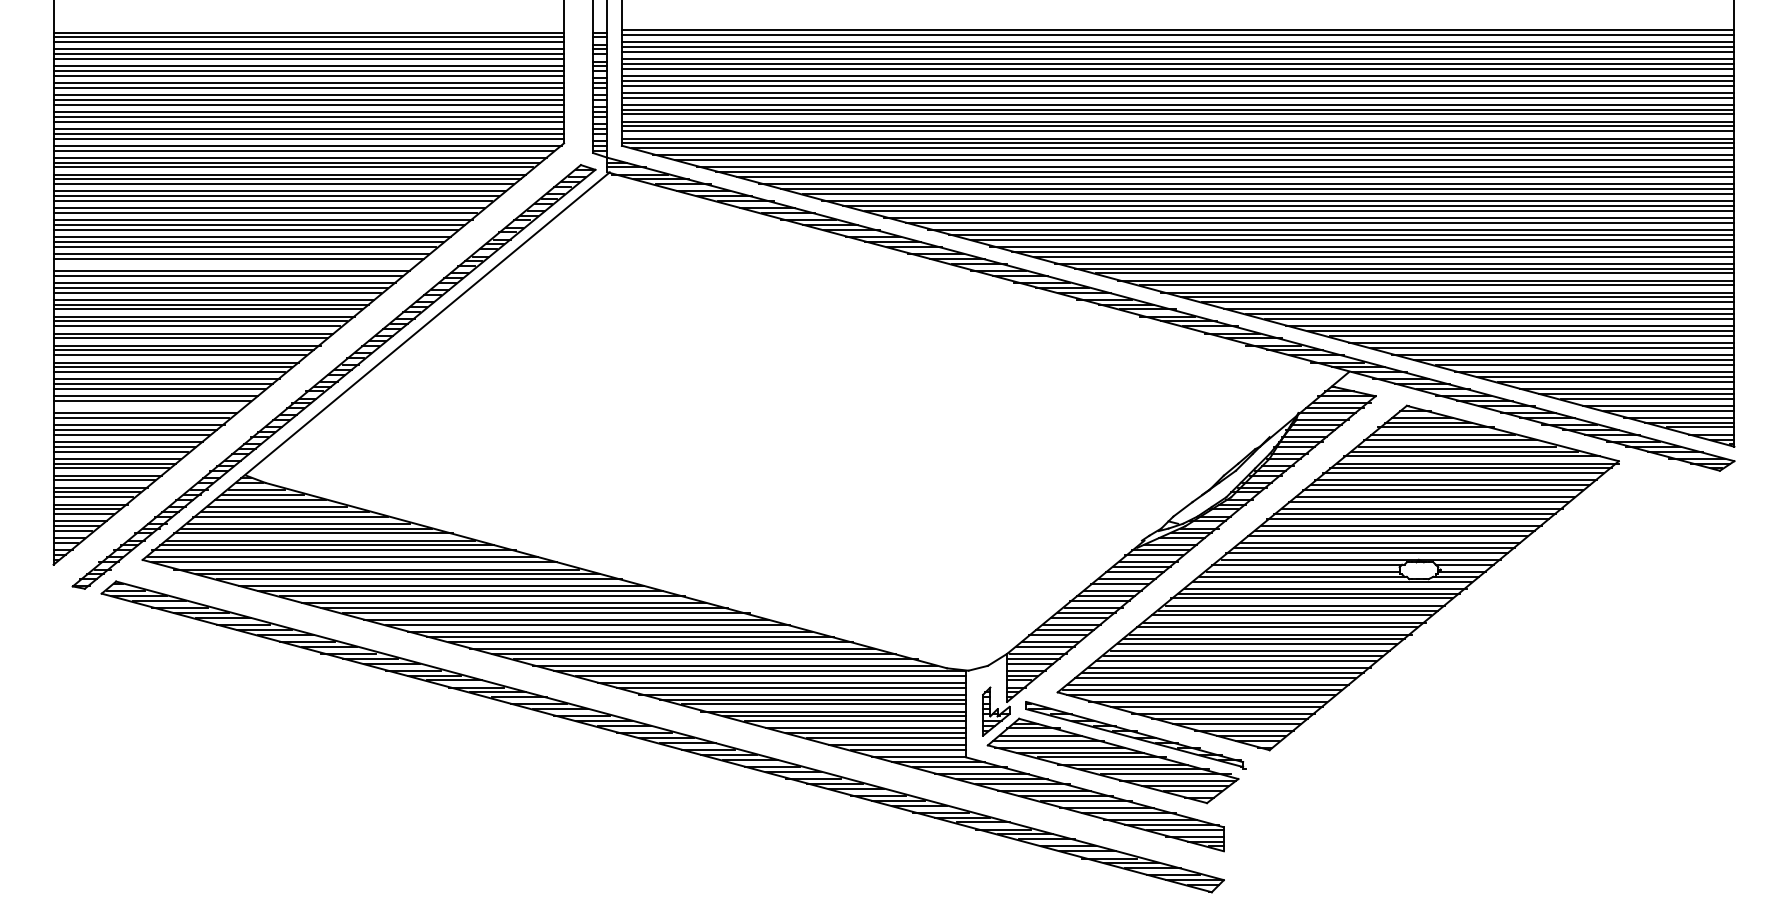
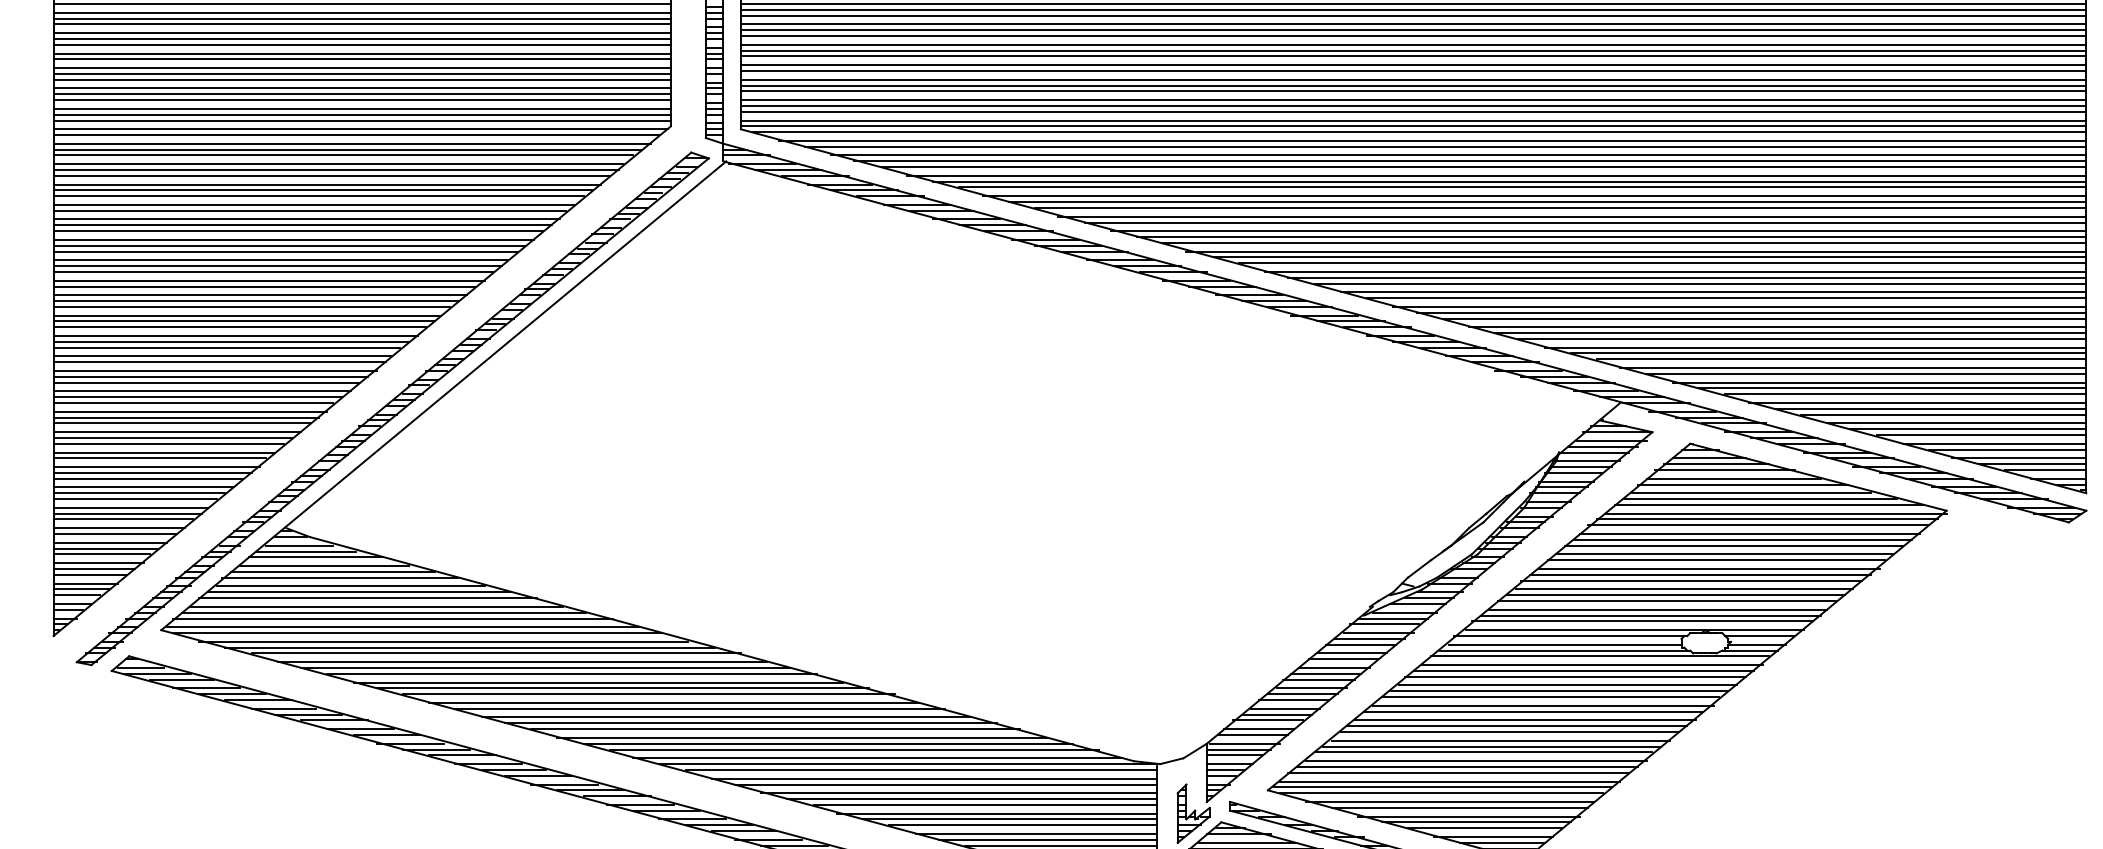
line: (235, 263) -> (273, 271), added
line: (148, 405) -> (168, 443), added

